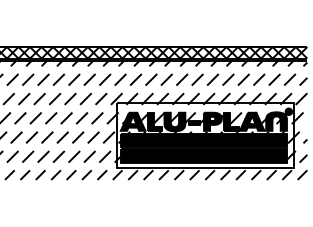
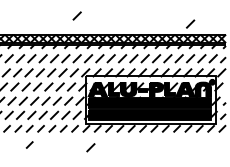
line: (105, 21) -> (77, 15), added
line: (259, 32) -> (190, 23), added
line: (40, 196) -> (29, 144), added
line: (123, 200) -> (90, 147), added

